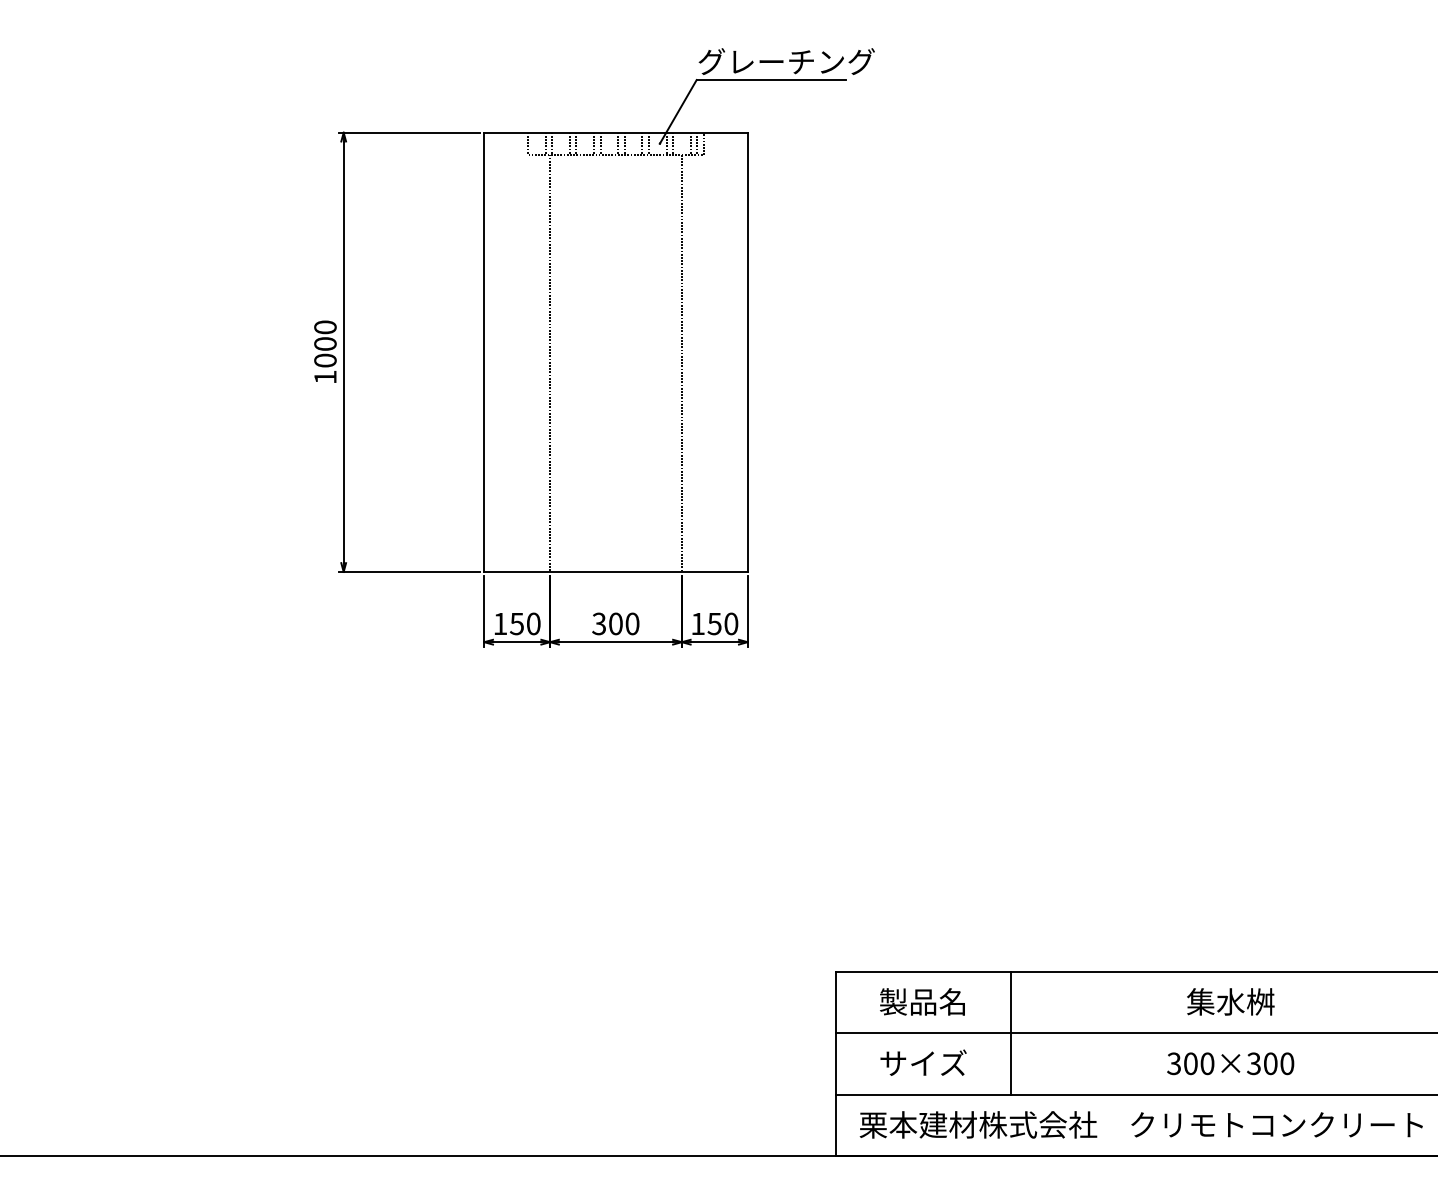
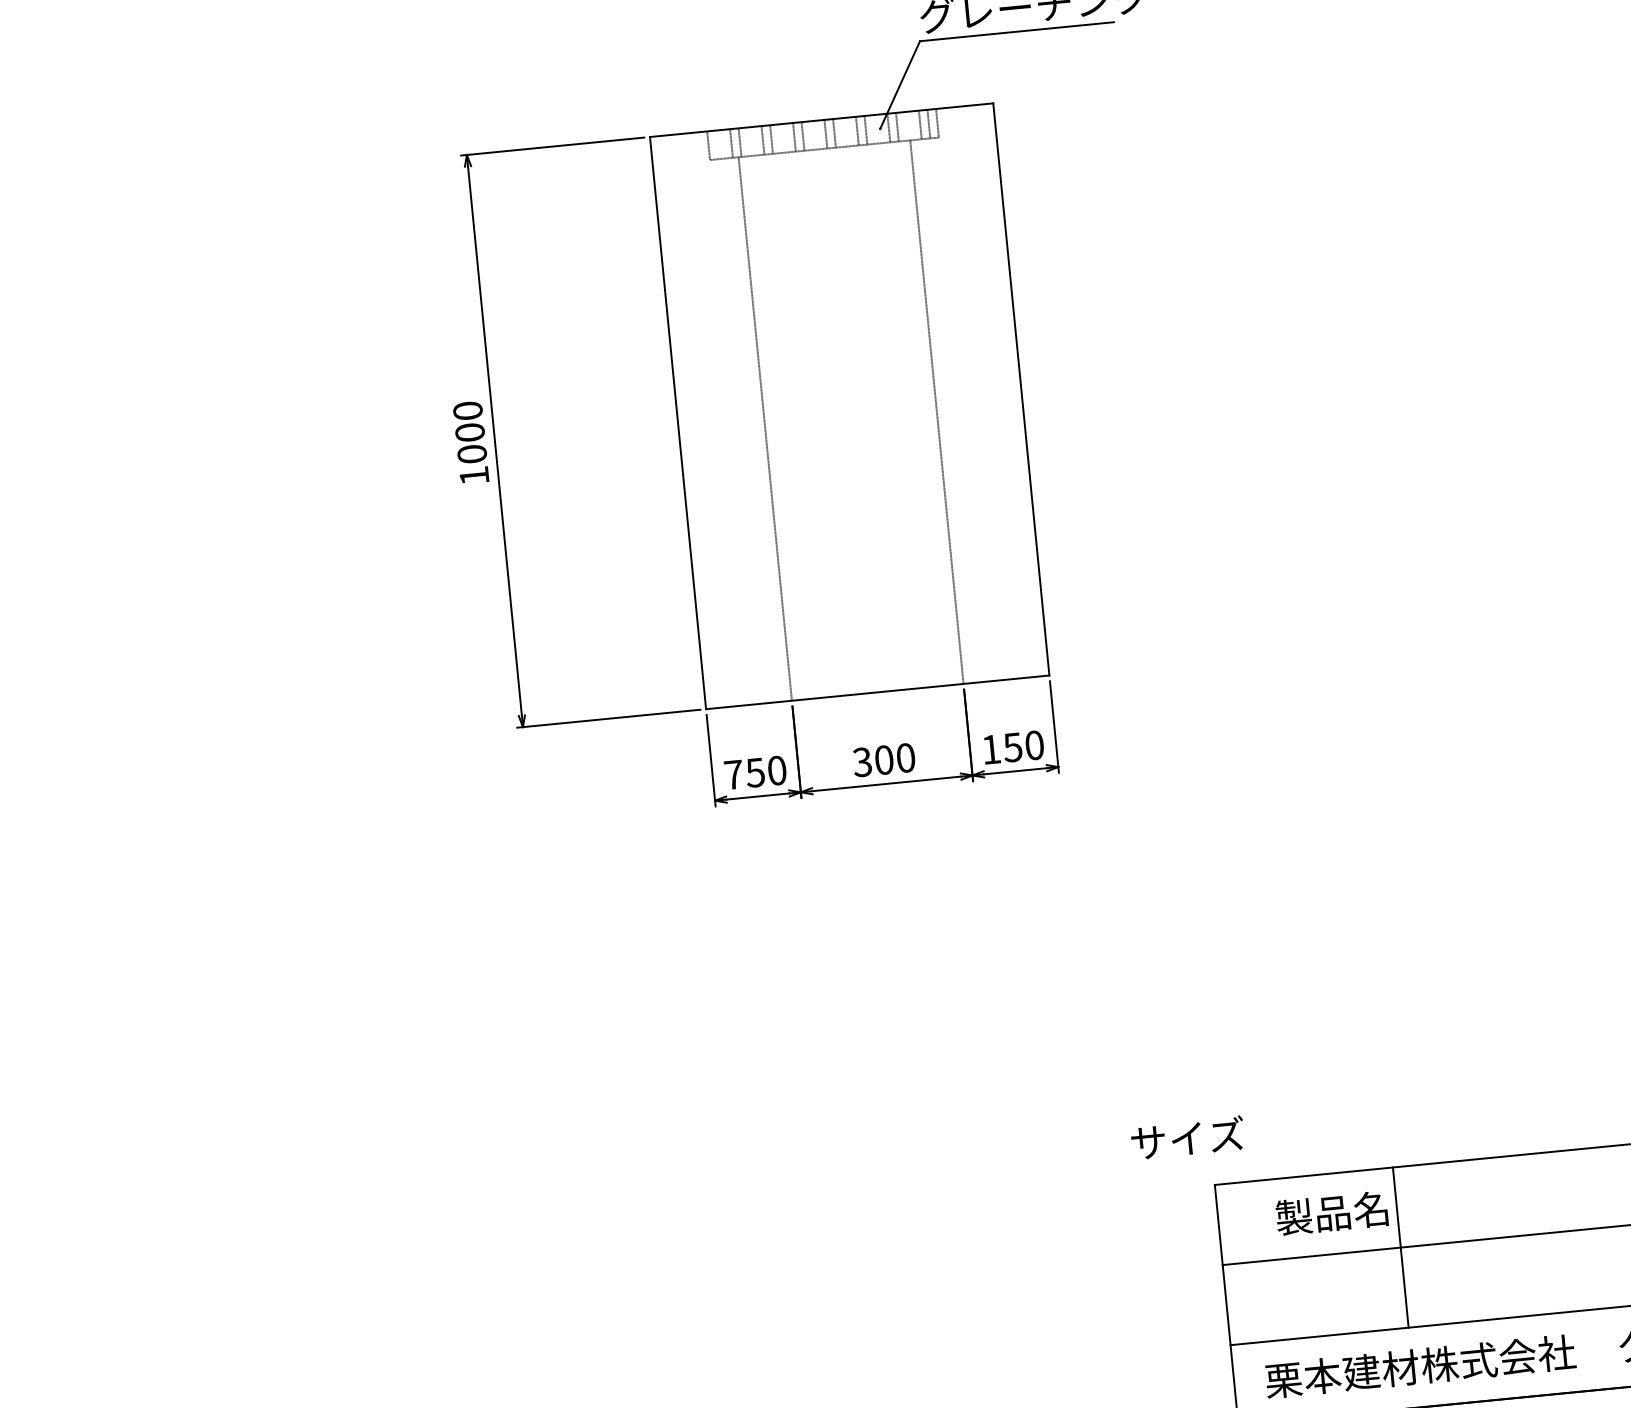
text: (500, 623) -> (733, 774), 150 -> 750
line: (1011, 1032) -> (1401, 1246), moved
text: (923, 1062) -> (1187, 1137), moved

